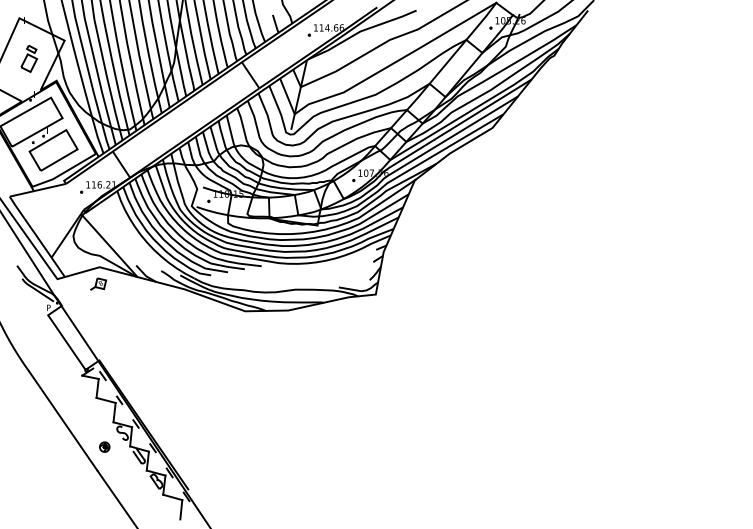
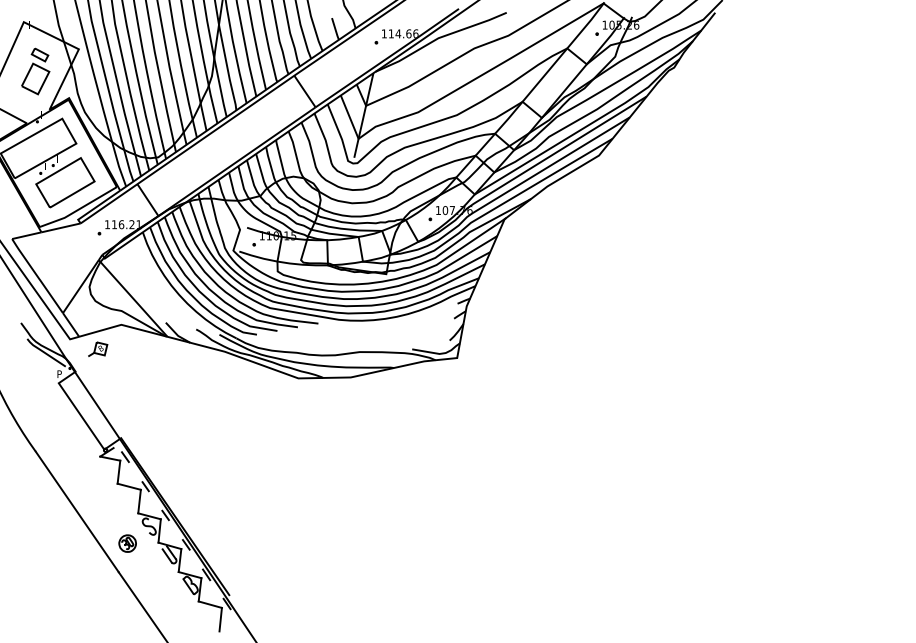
part: (28, 58) -> (35, 71), size x1.43
part: (98, 283) -> (98, 348), moved
part: (104, 447) -> (127, 543), size x1.43

